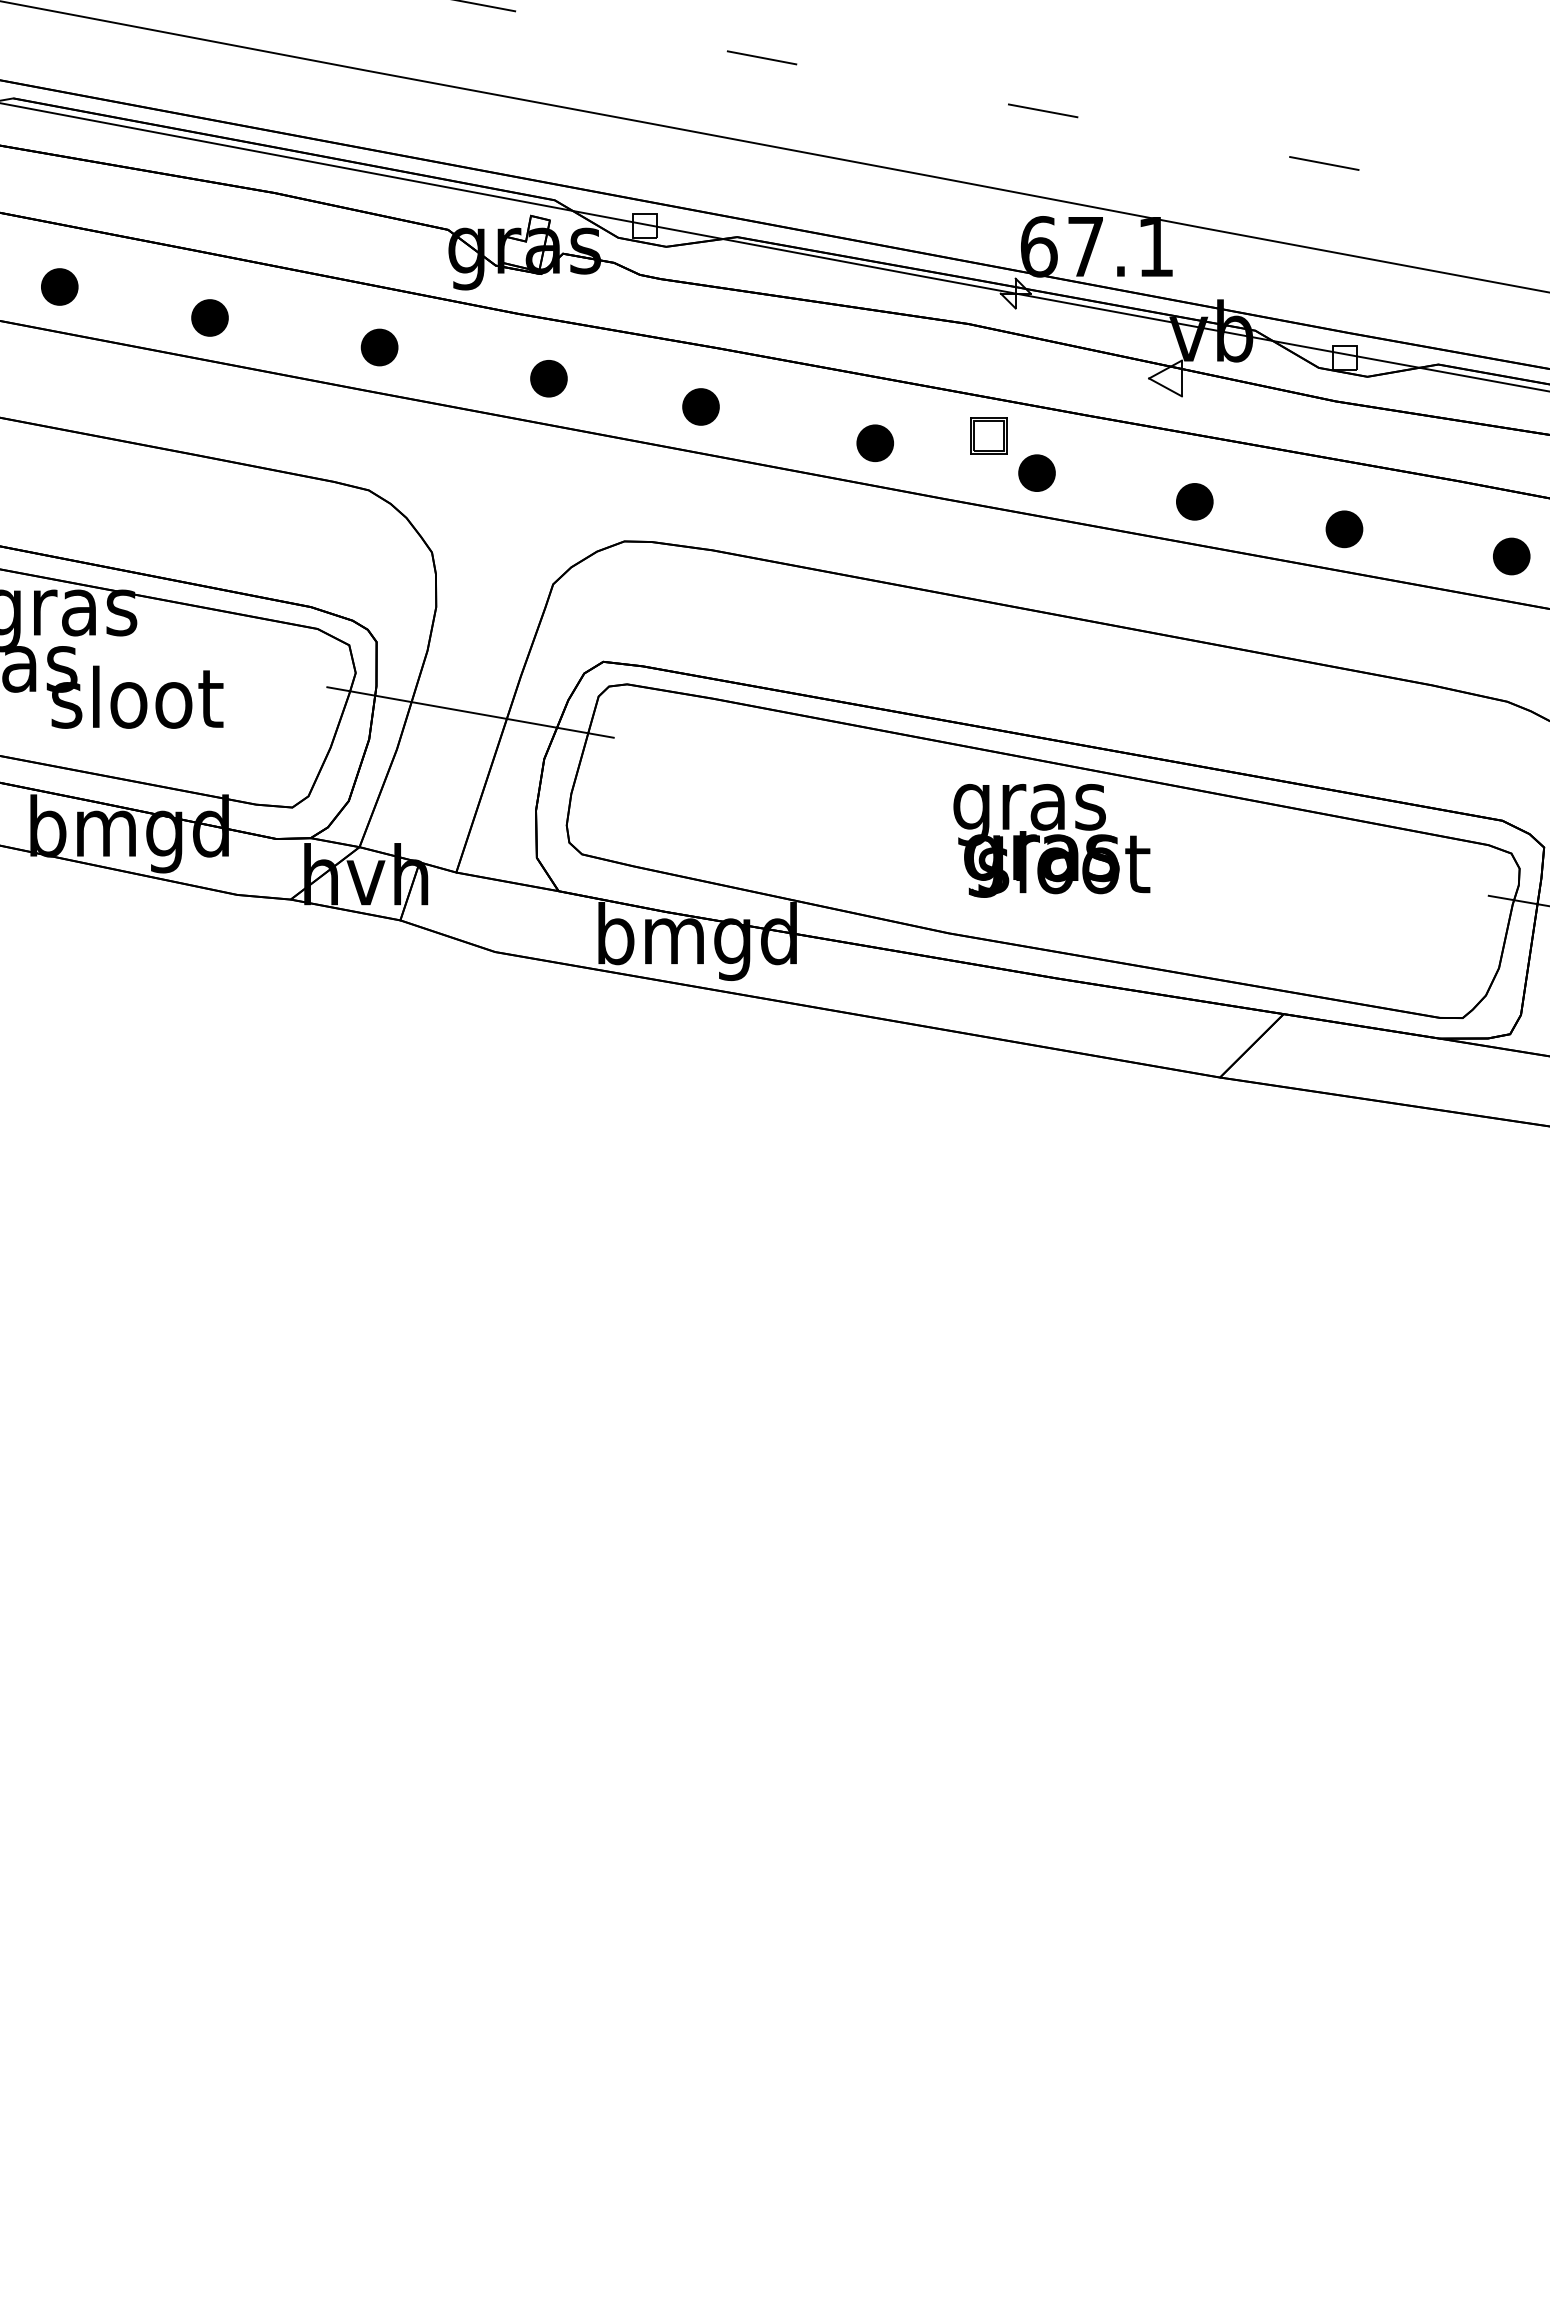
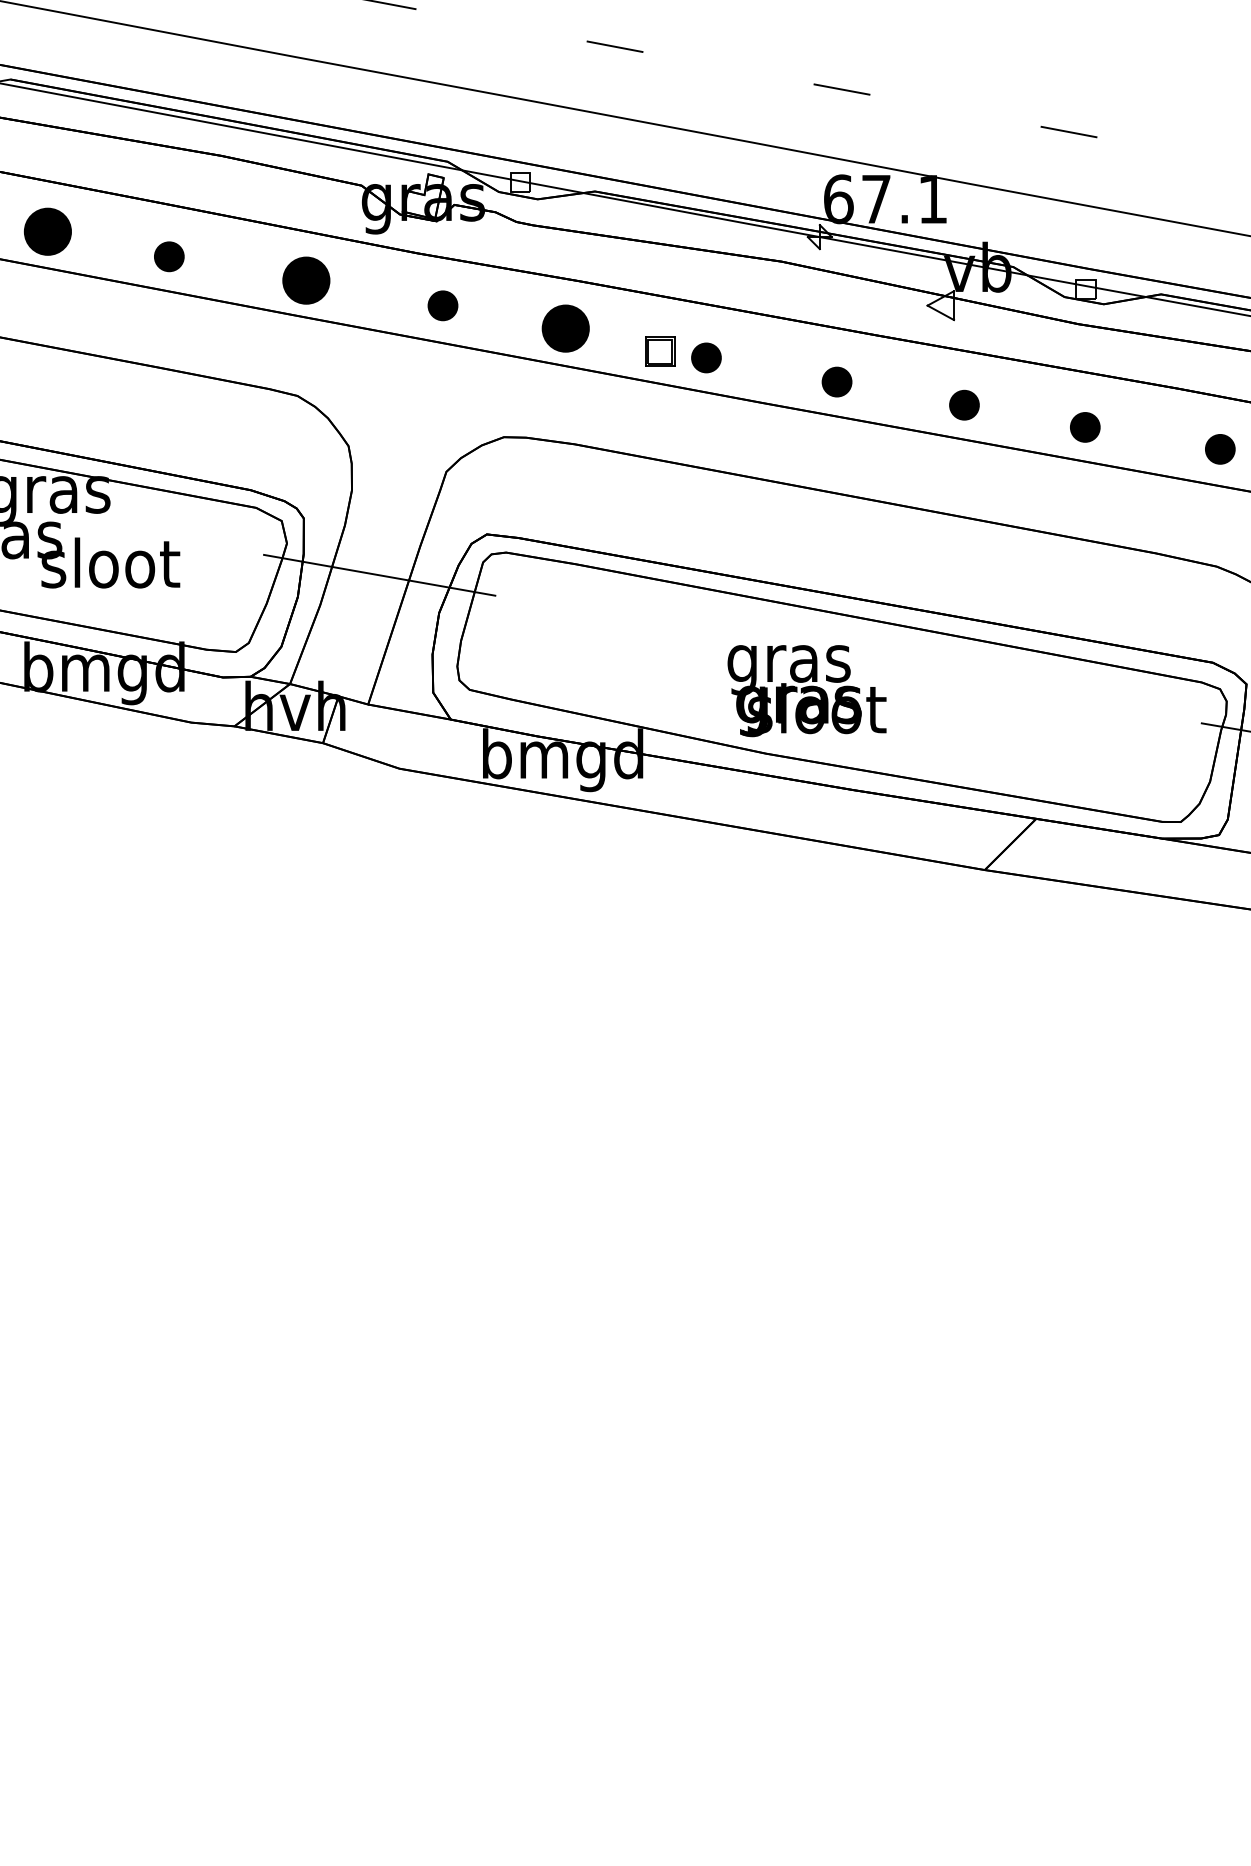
part: (59, 286) -> (47, 231), size x1.6
part: (379, 347) -> (306, 280), size x1.6
part: (700, 406) -> (565, 328), size x1.6
part: (988, 435) -> (659, 351), moved
text: (1051, 840) -> (806, 690), moved

